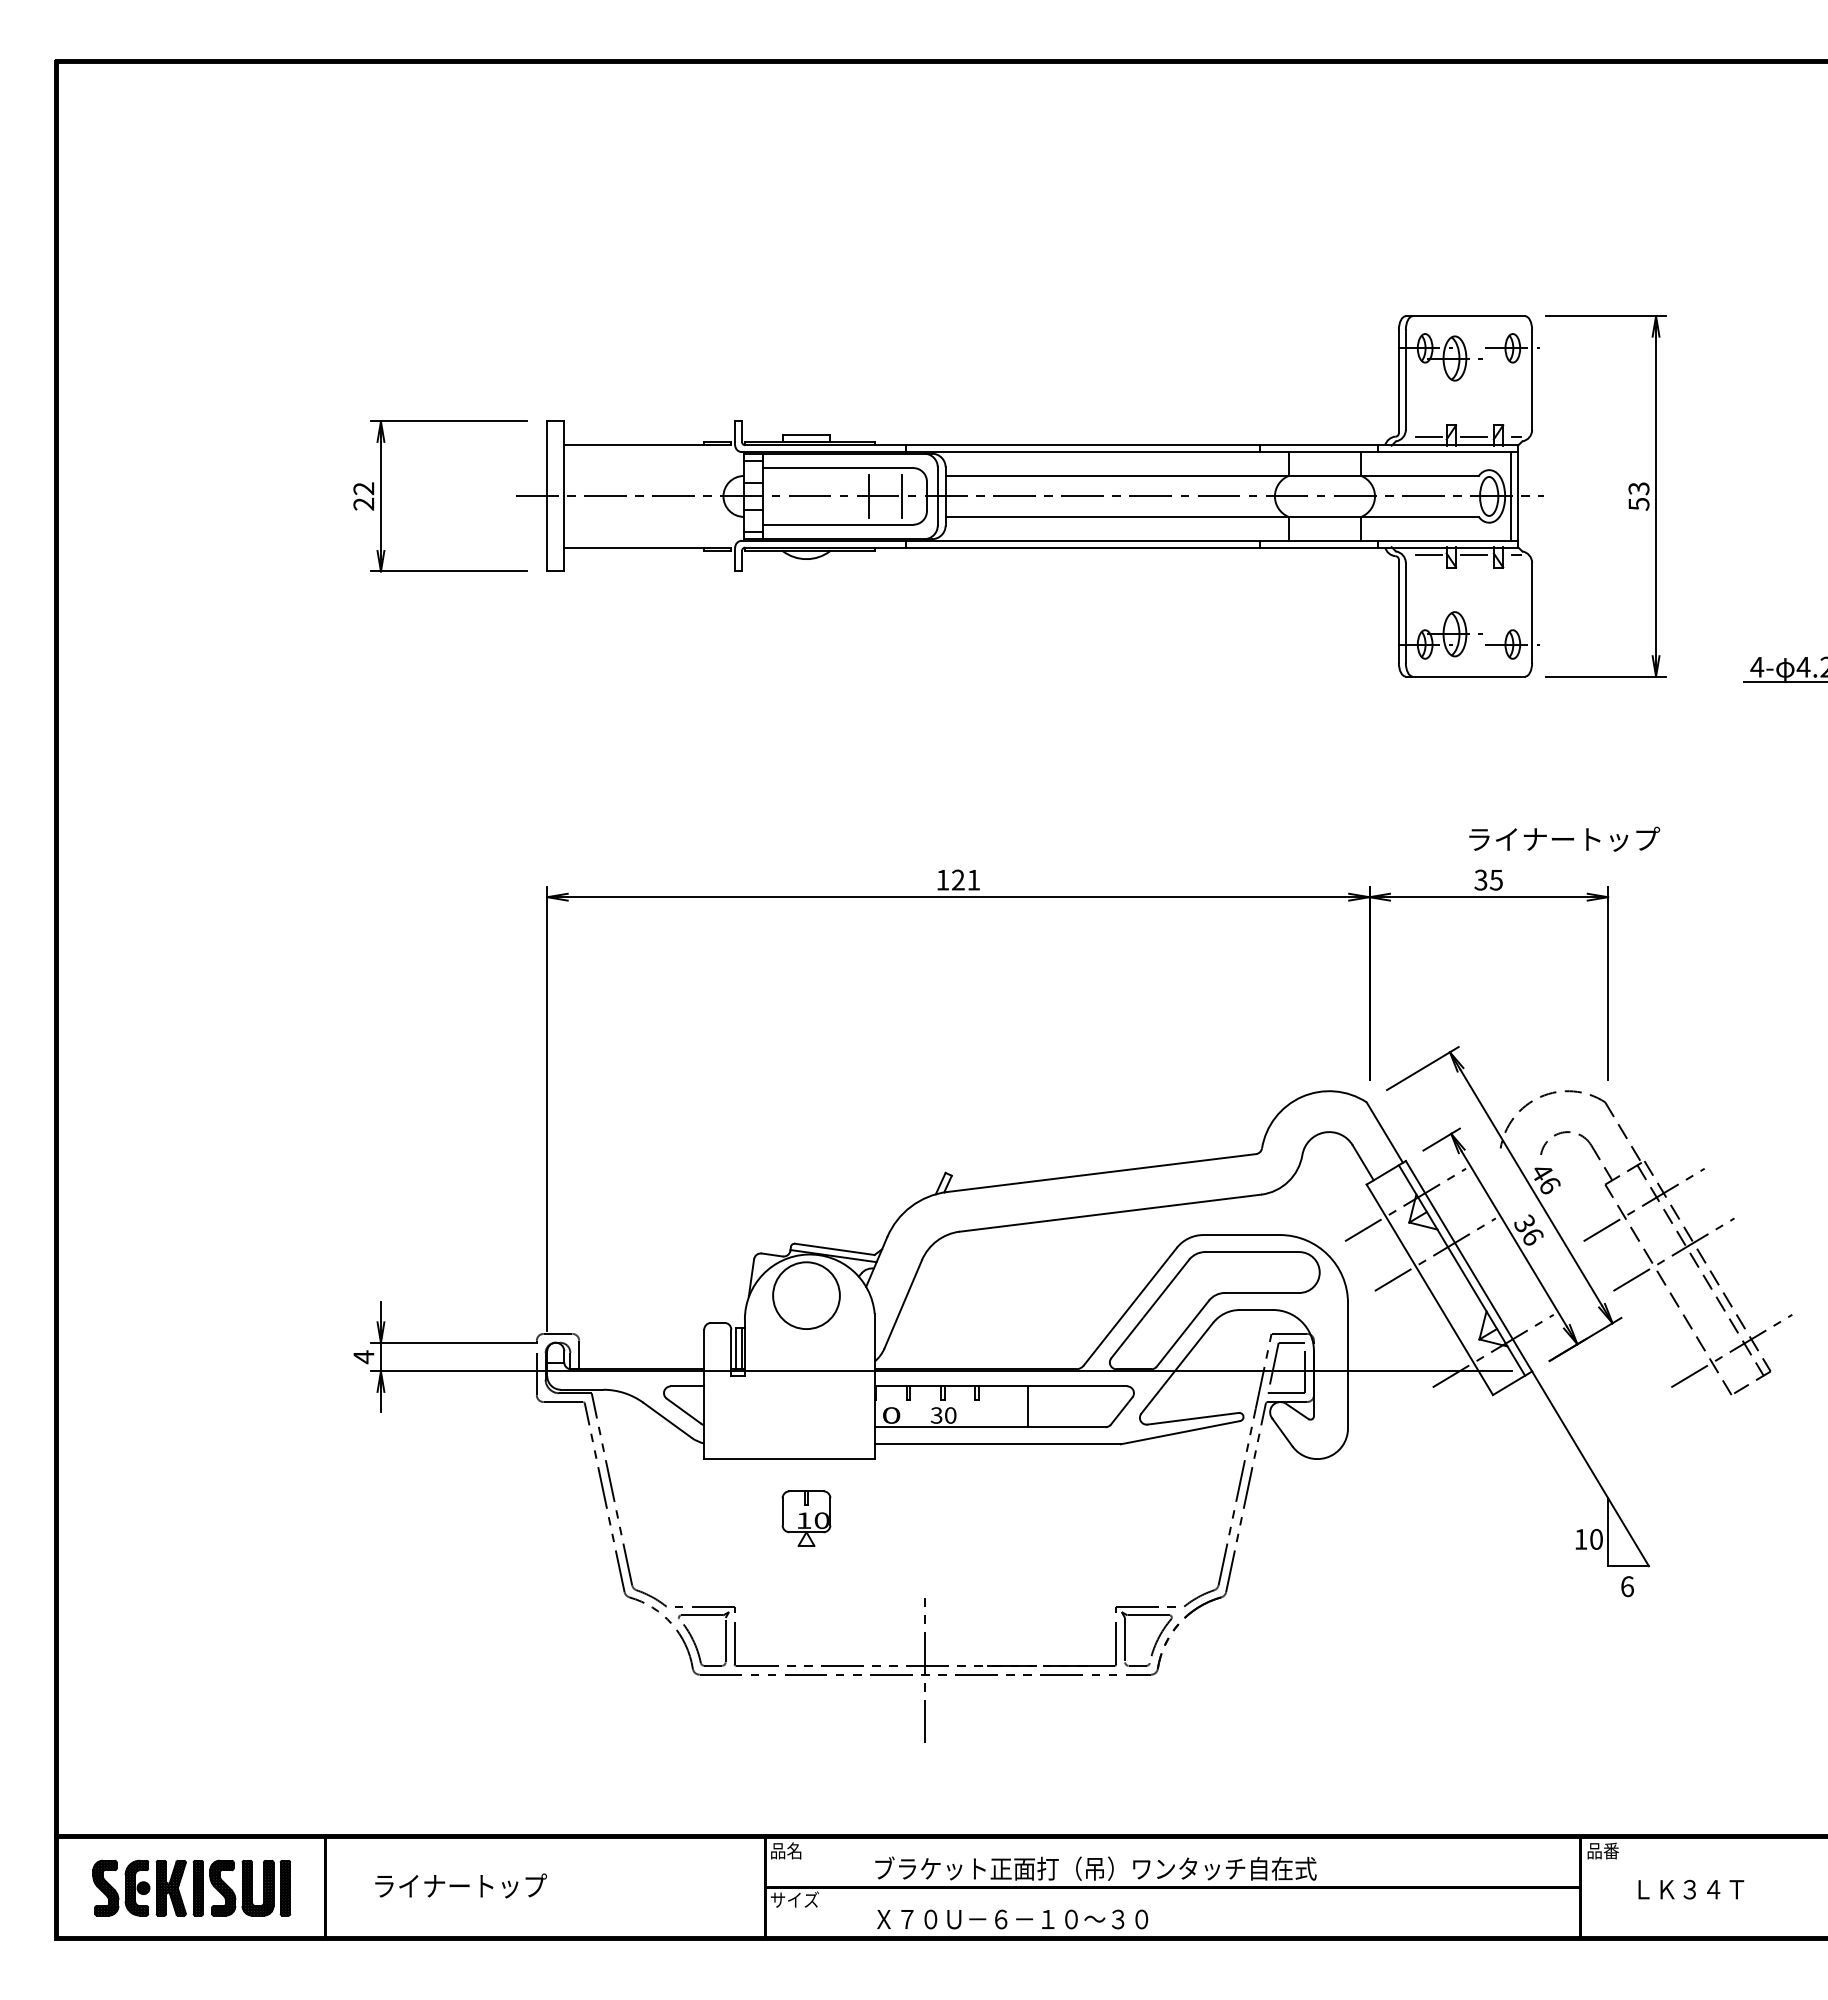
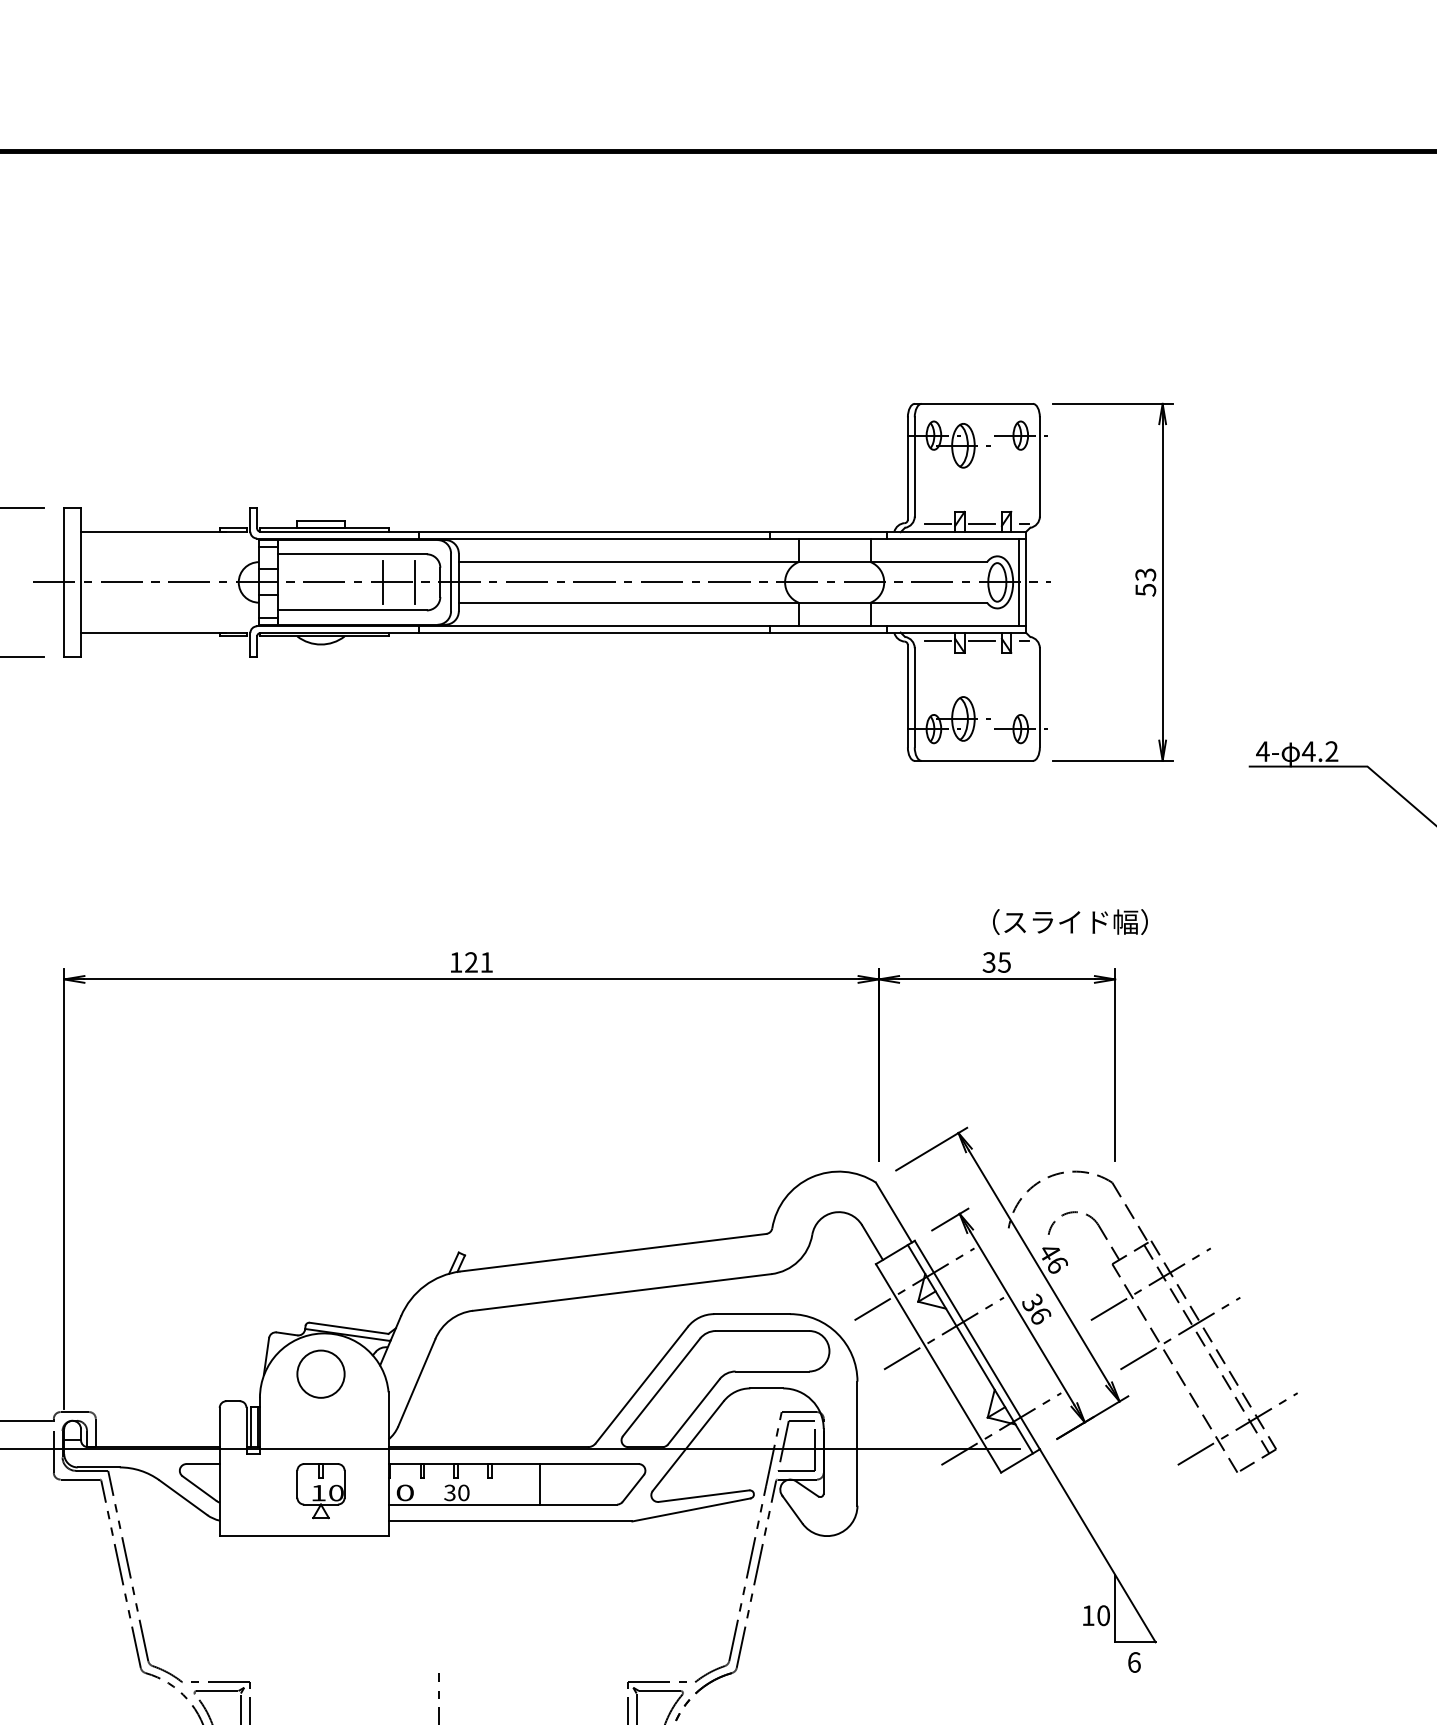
text: (1564, 839) -> (1071, 922), ライナートップ -> （スライド幅）
circle: (806, 1295) -> (321, 1374), size x0.71
part: (806, 1518) -> (321, 1490), moved

